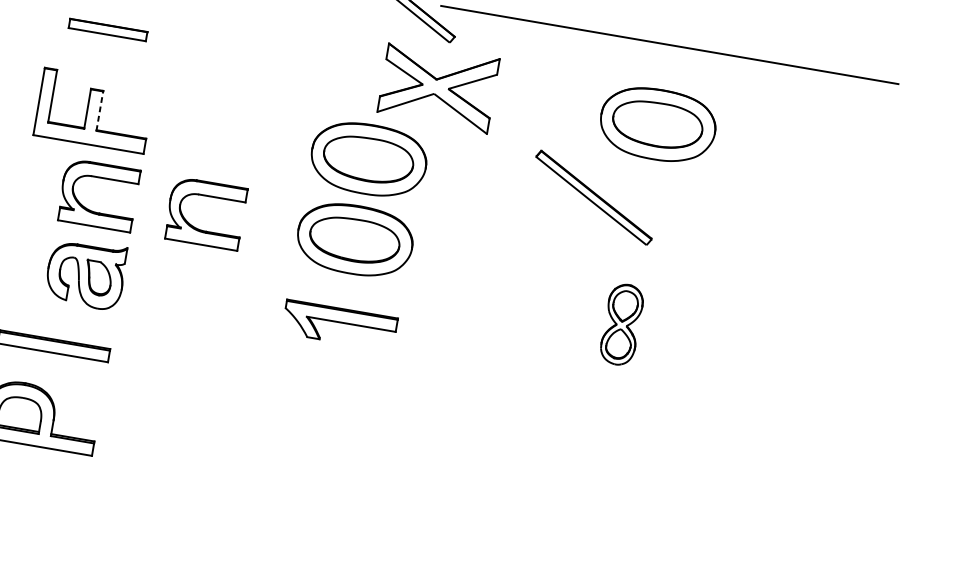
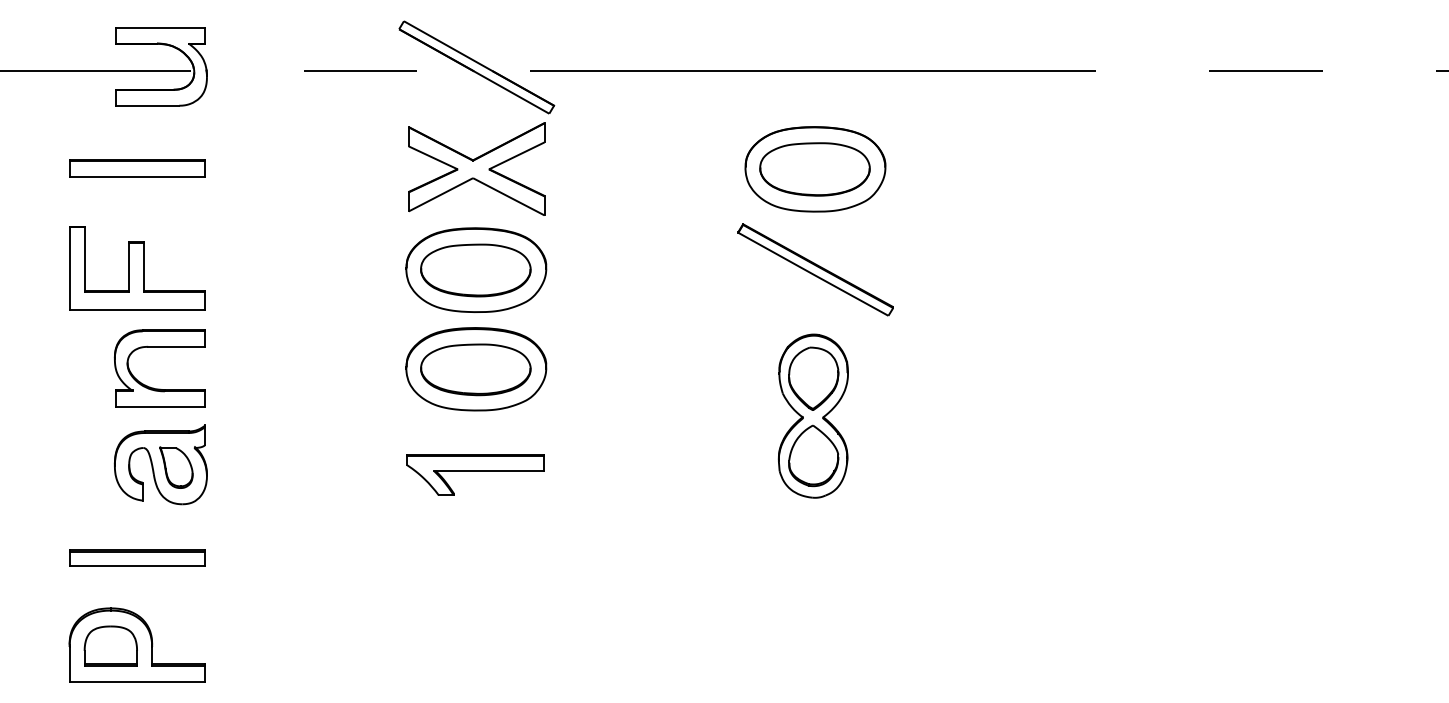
part: (108, 30) -> (137, 168), size x1.43
part: (438, 86) -> (476, 168), moved
line: (100, 110) -> (144, 266), dashed -> solid
part: (593, 197) -> (815, 269), moved
part: (197, 228) -> (285, 387), removed
part: (621, 324) -> (812, 415), size x1.67

